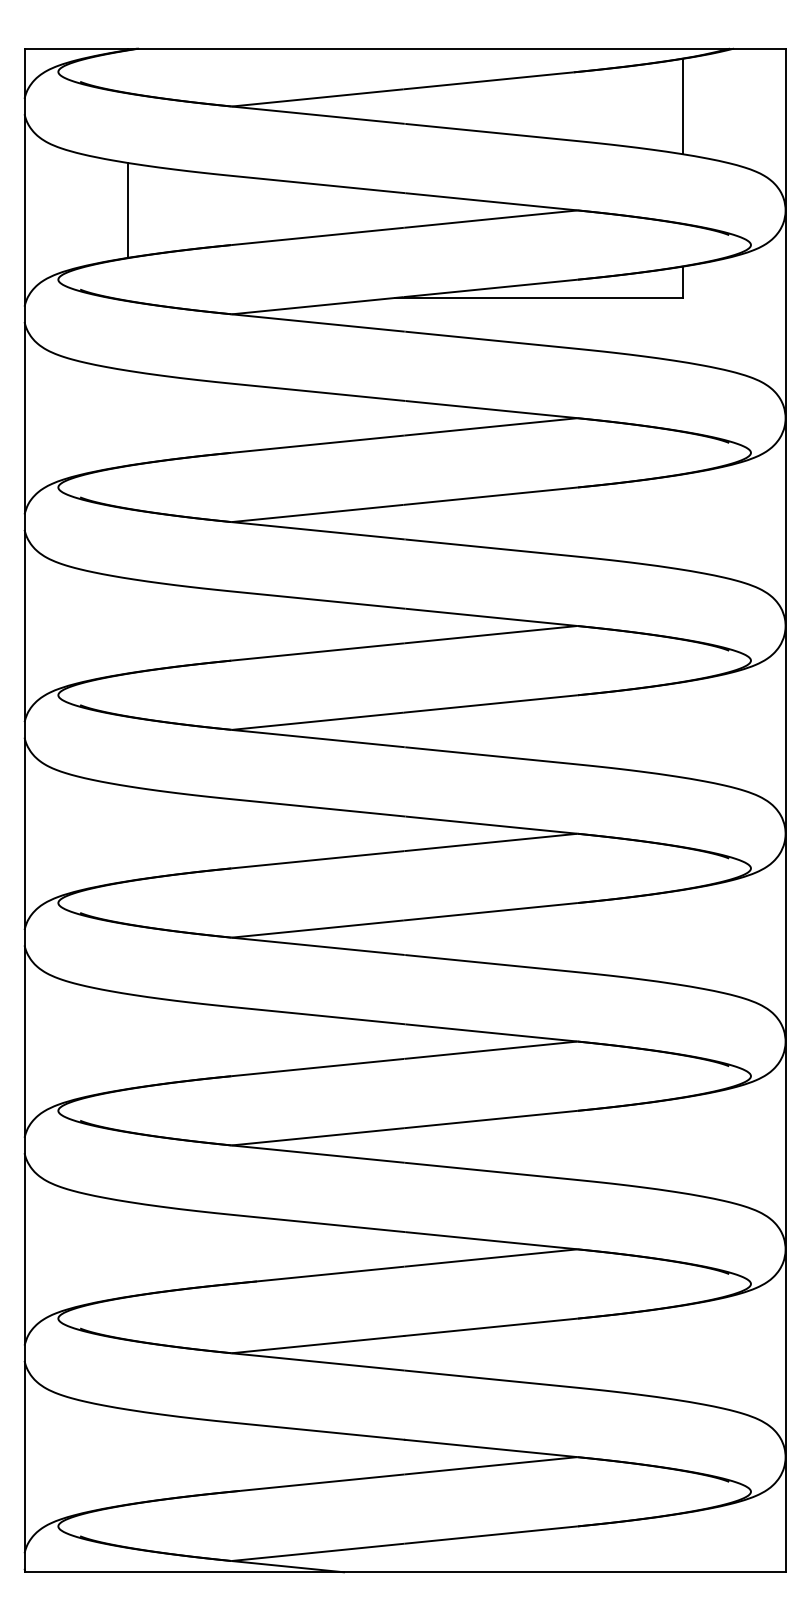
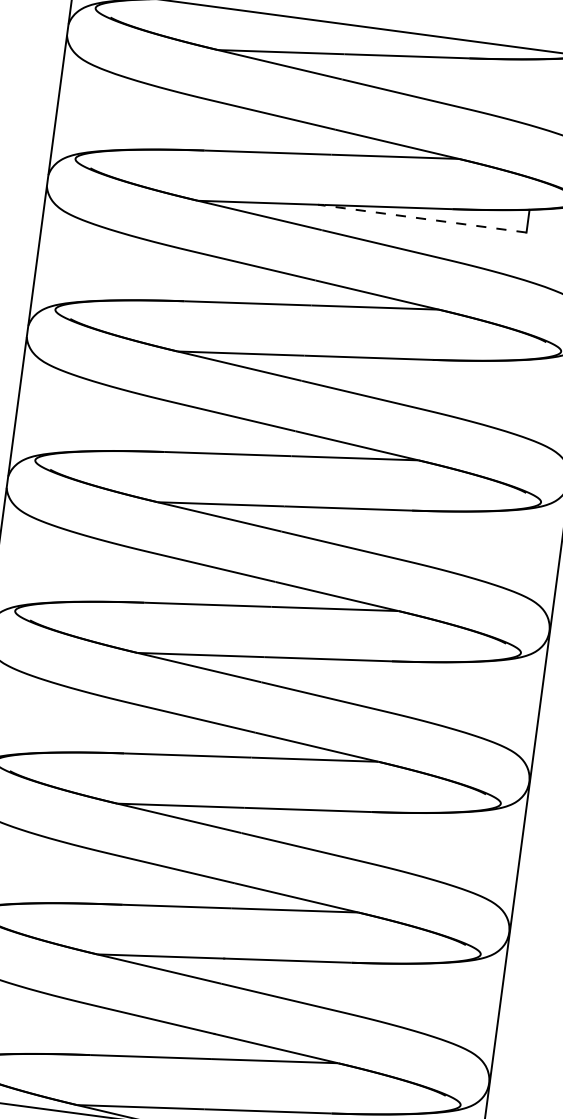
line: (682, 106) -> (545, 93), removed
line: (128, 210) -> (133, 115), removed
line: (538, 297) -> (422, 218), solid -> dashed

